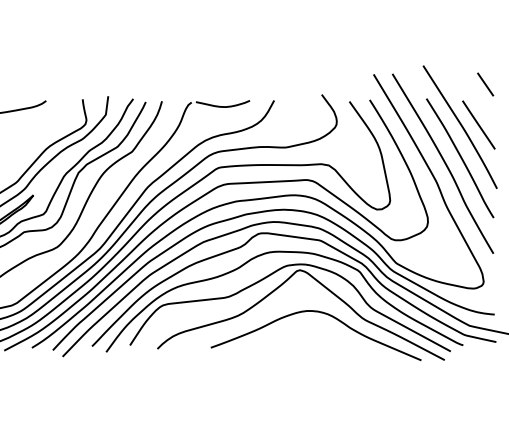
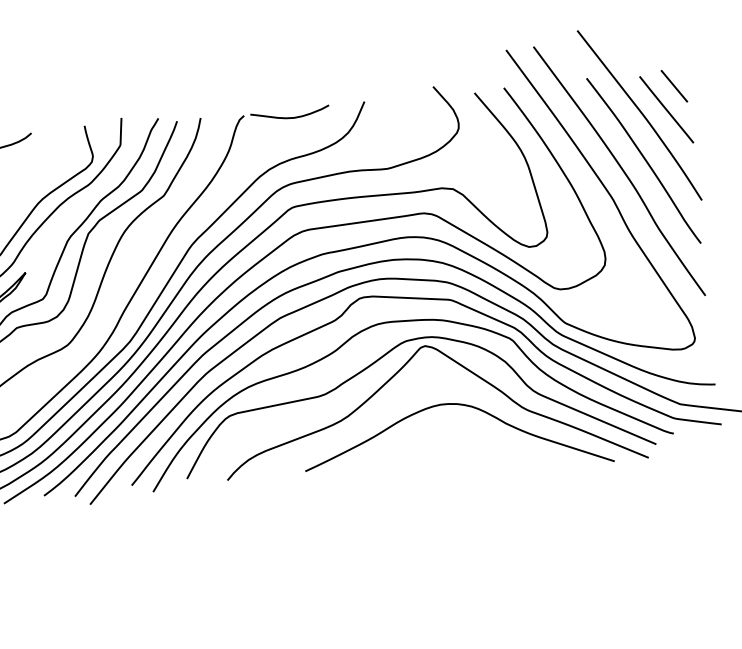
line: (485, 84) -> (674, 86), moved

